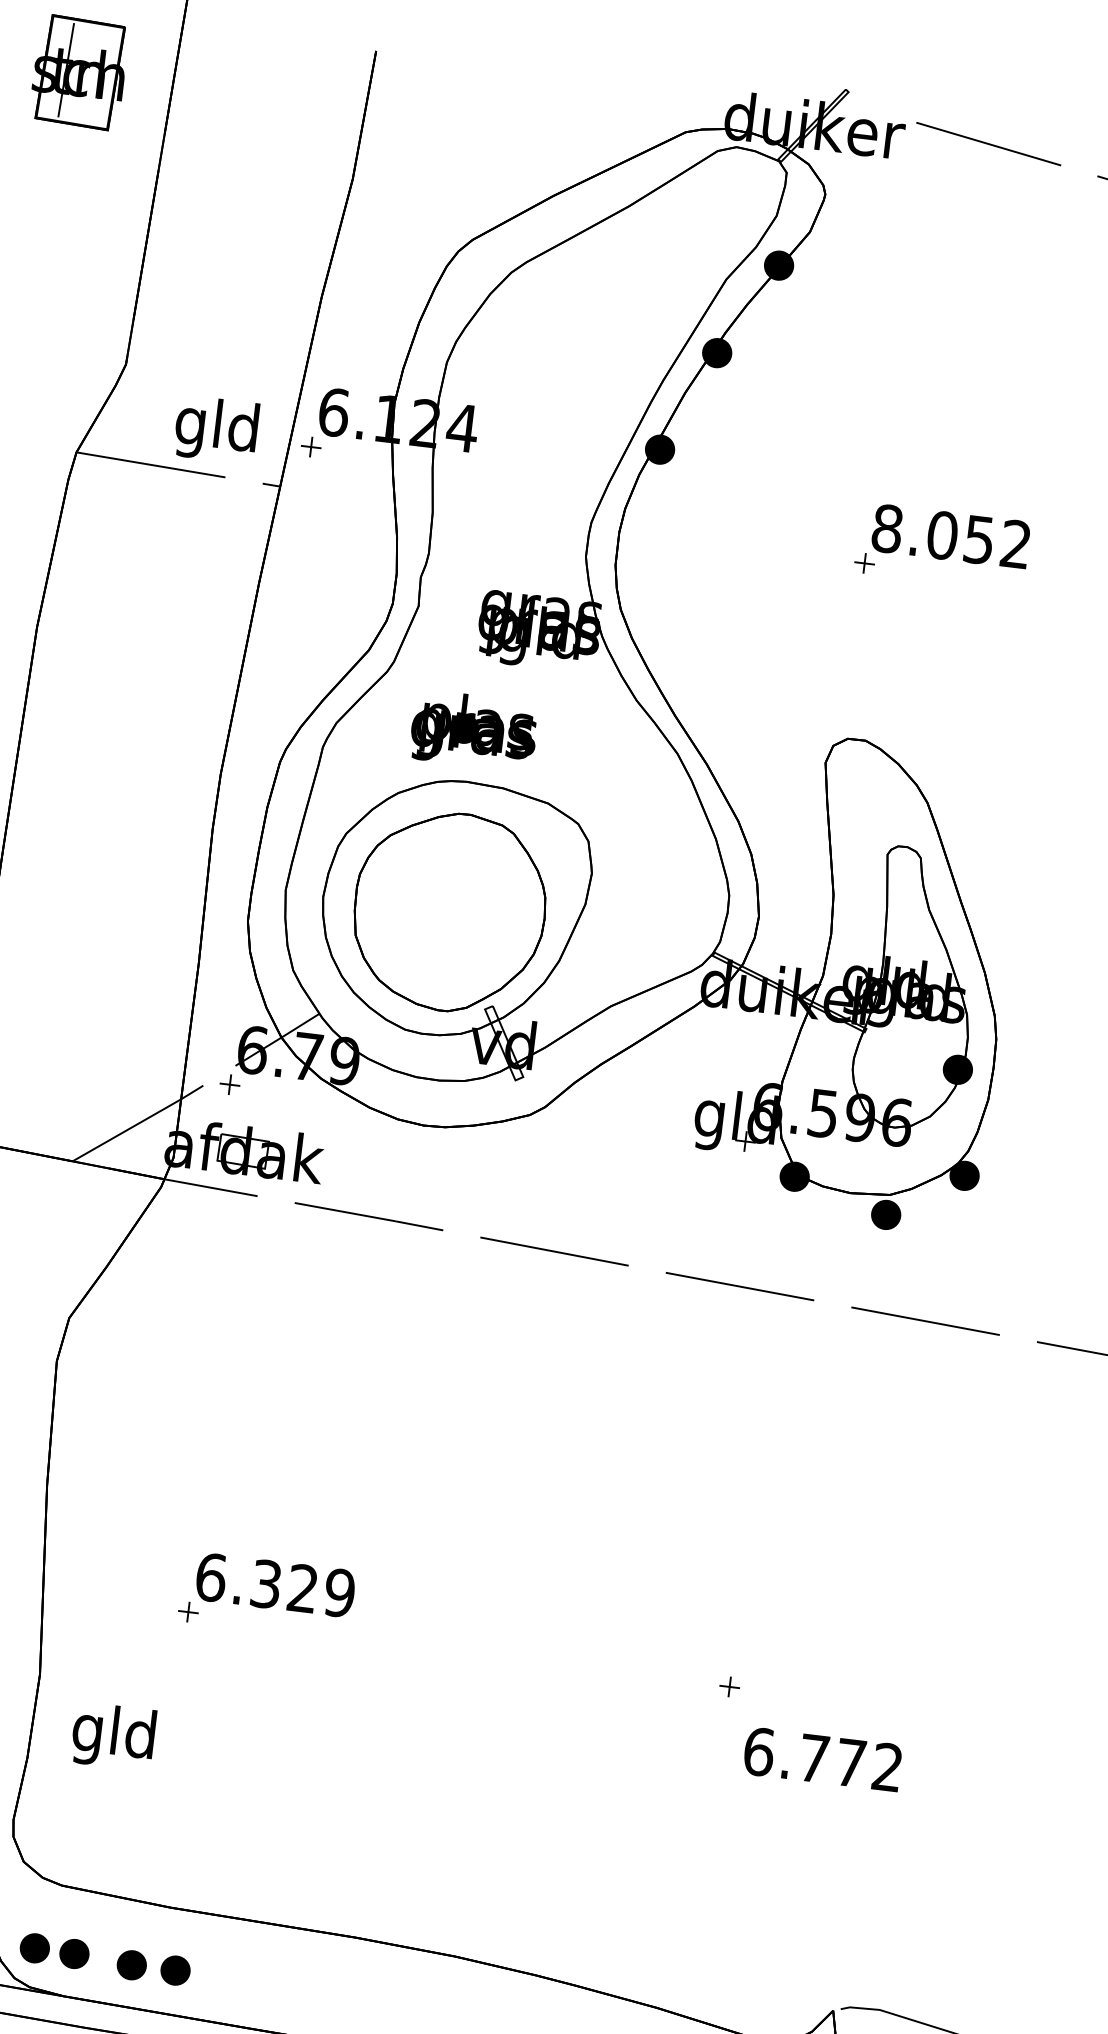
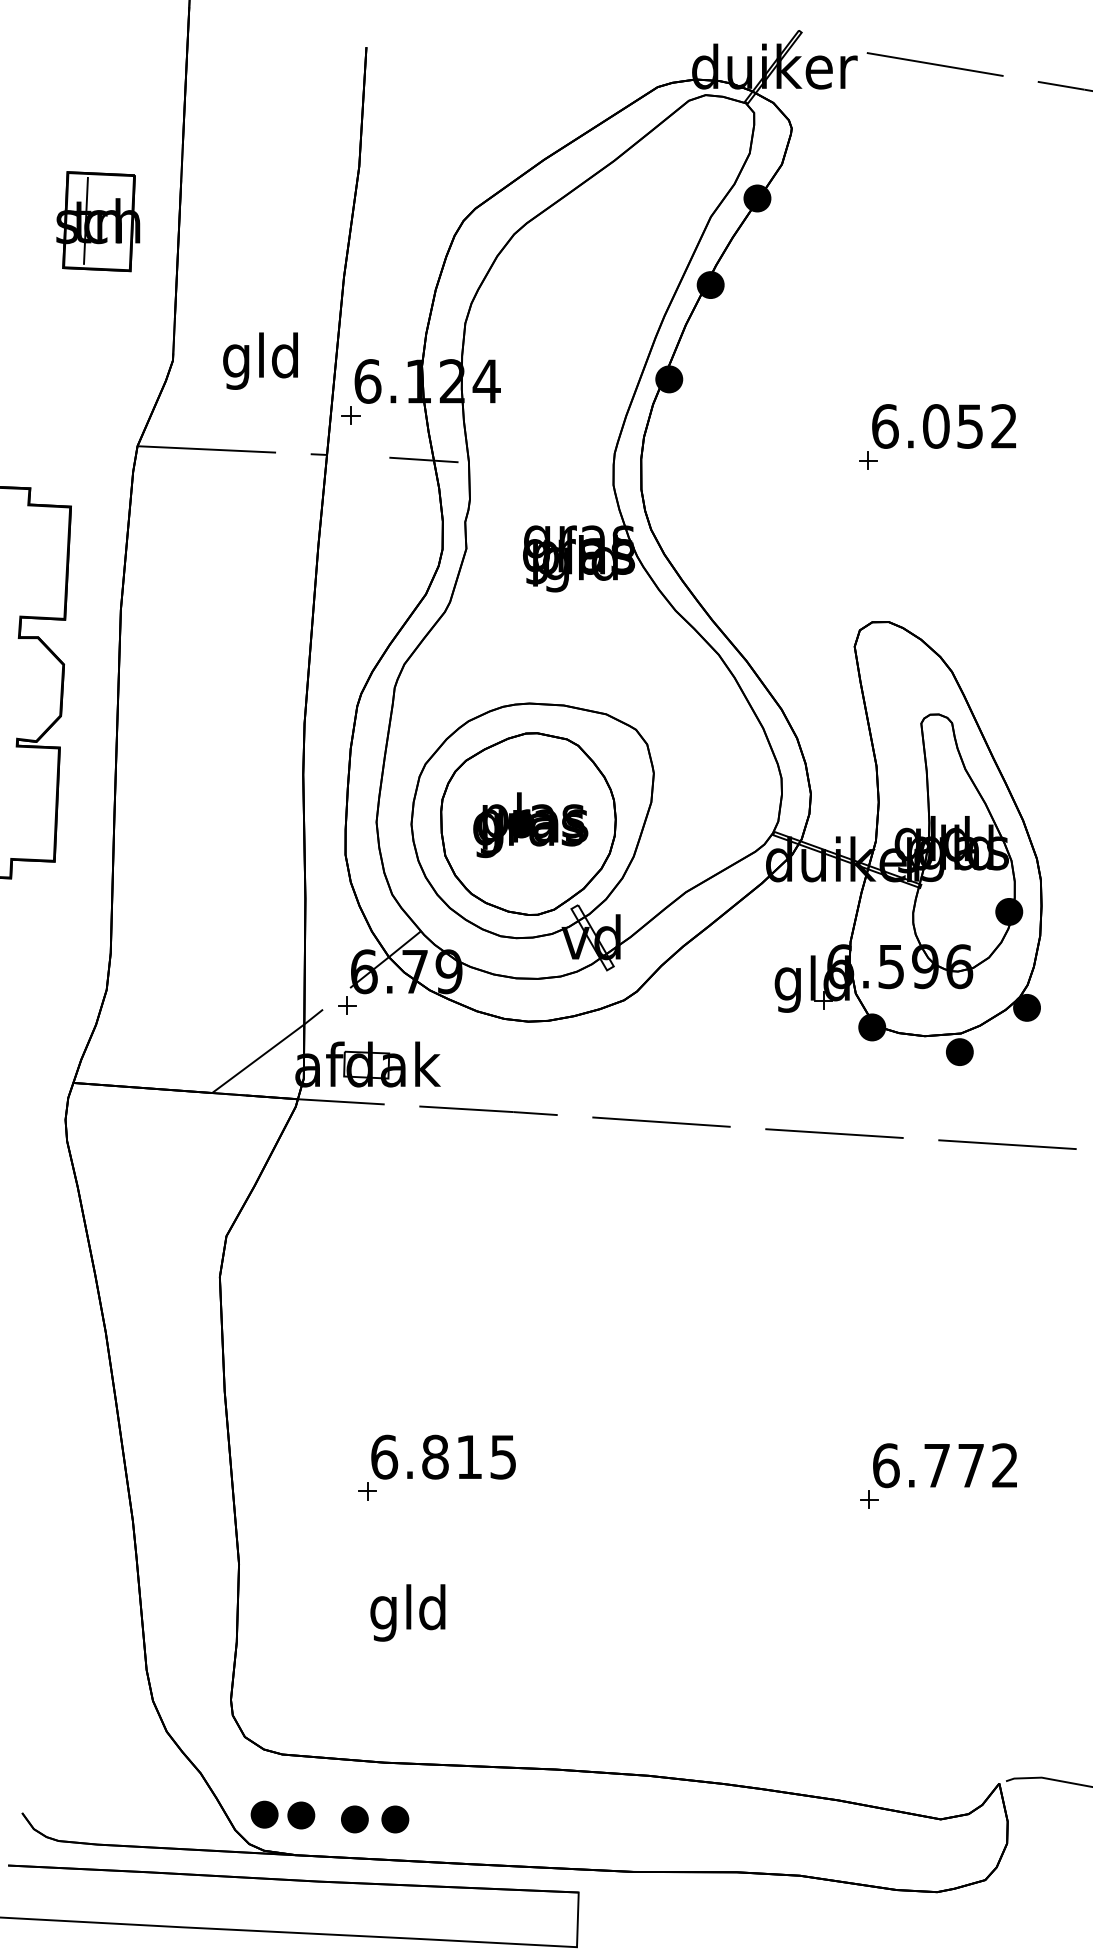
part: (79, 72) -> (98, 221), moved
text: (216, 429) -> (260, 360), moved
line: (383, 504) -> (423, 459), added
text: (887, 528) -> (885, 426), 8.052 -> 6.052
part: (473, 731) -> (530, 825), moved
text: (303, 1587) -> (469, 1456), 6.329 -> 6.815
text: (113, 1736) -> (407, 1612), moved
text: (822, 1759) -> (944, 1465), moved

